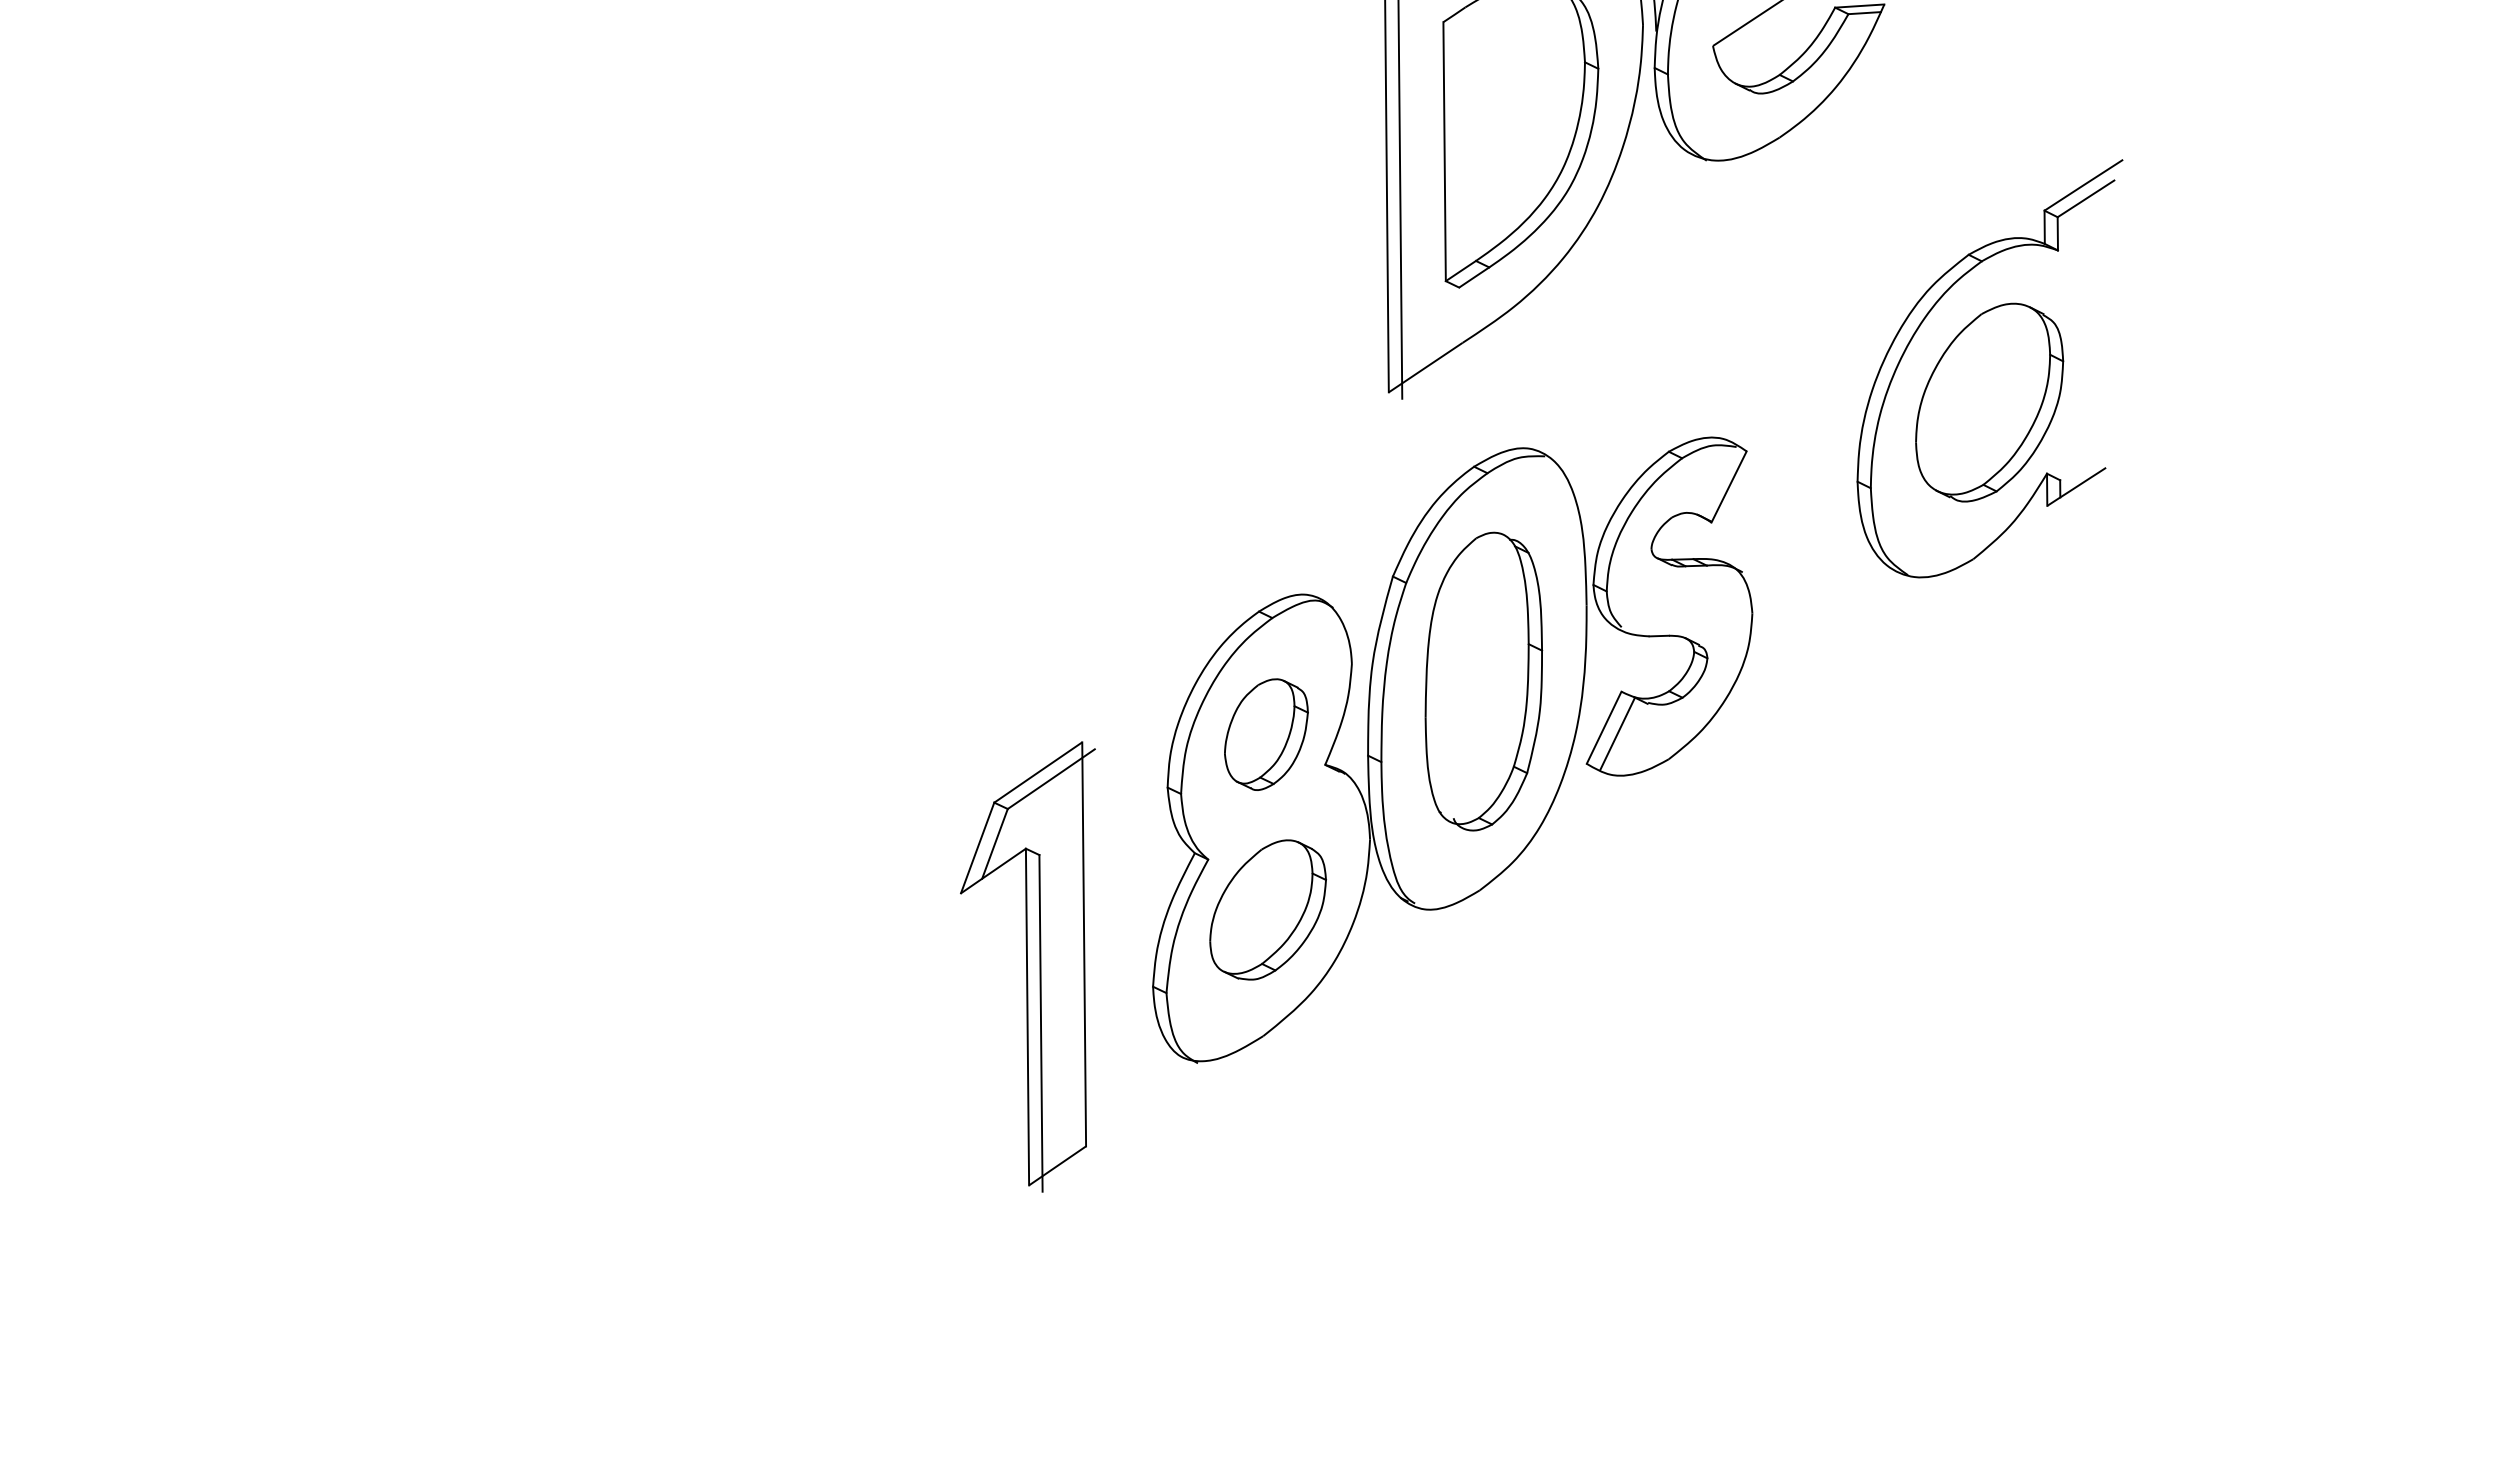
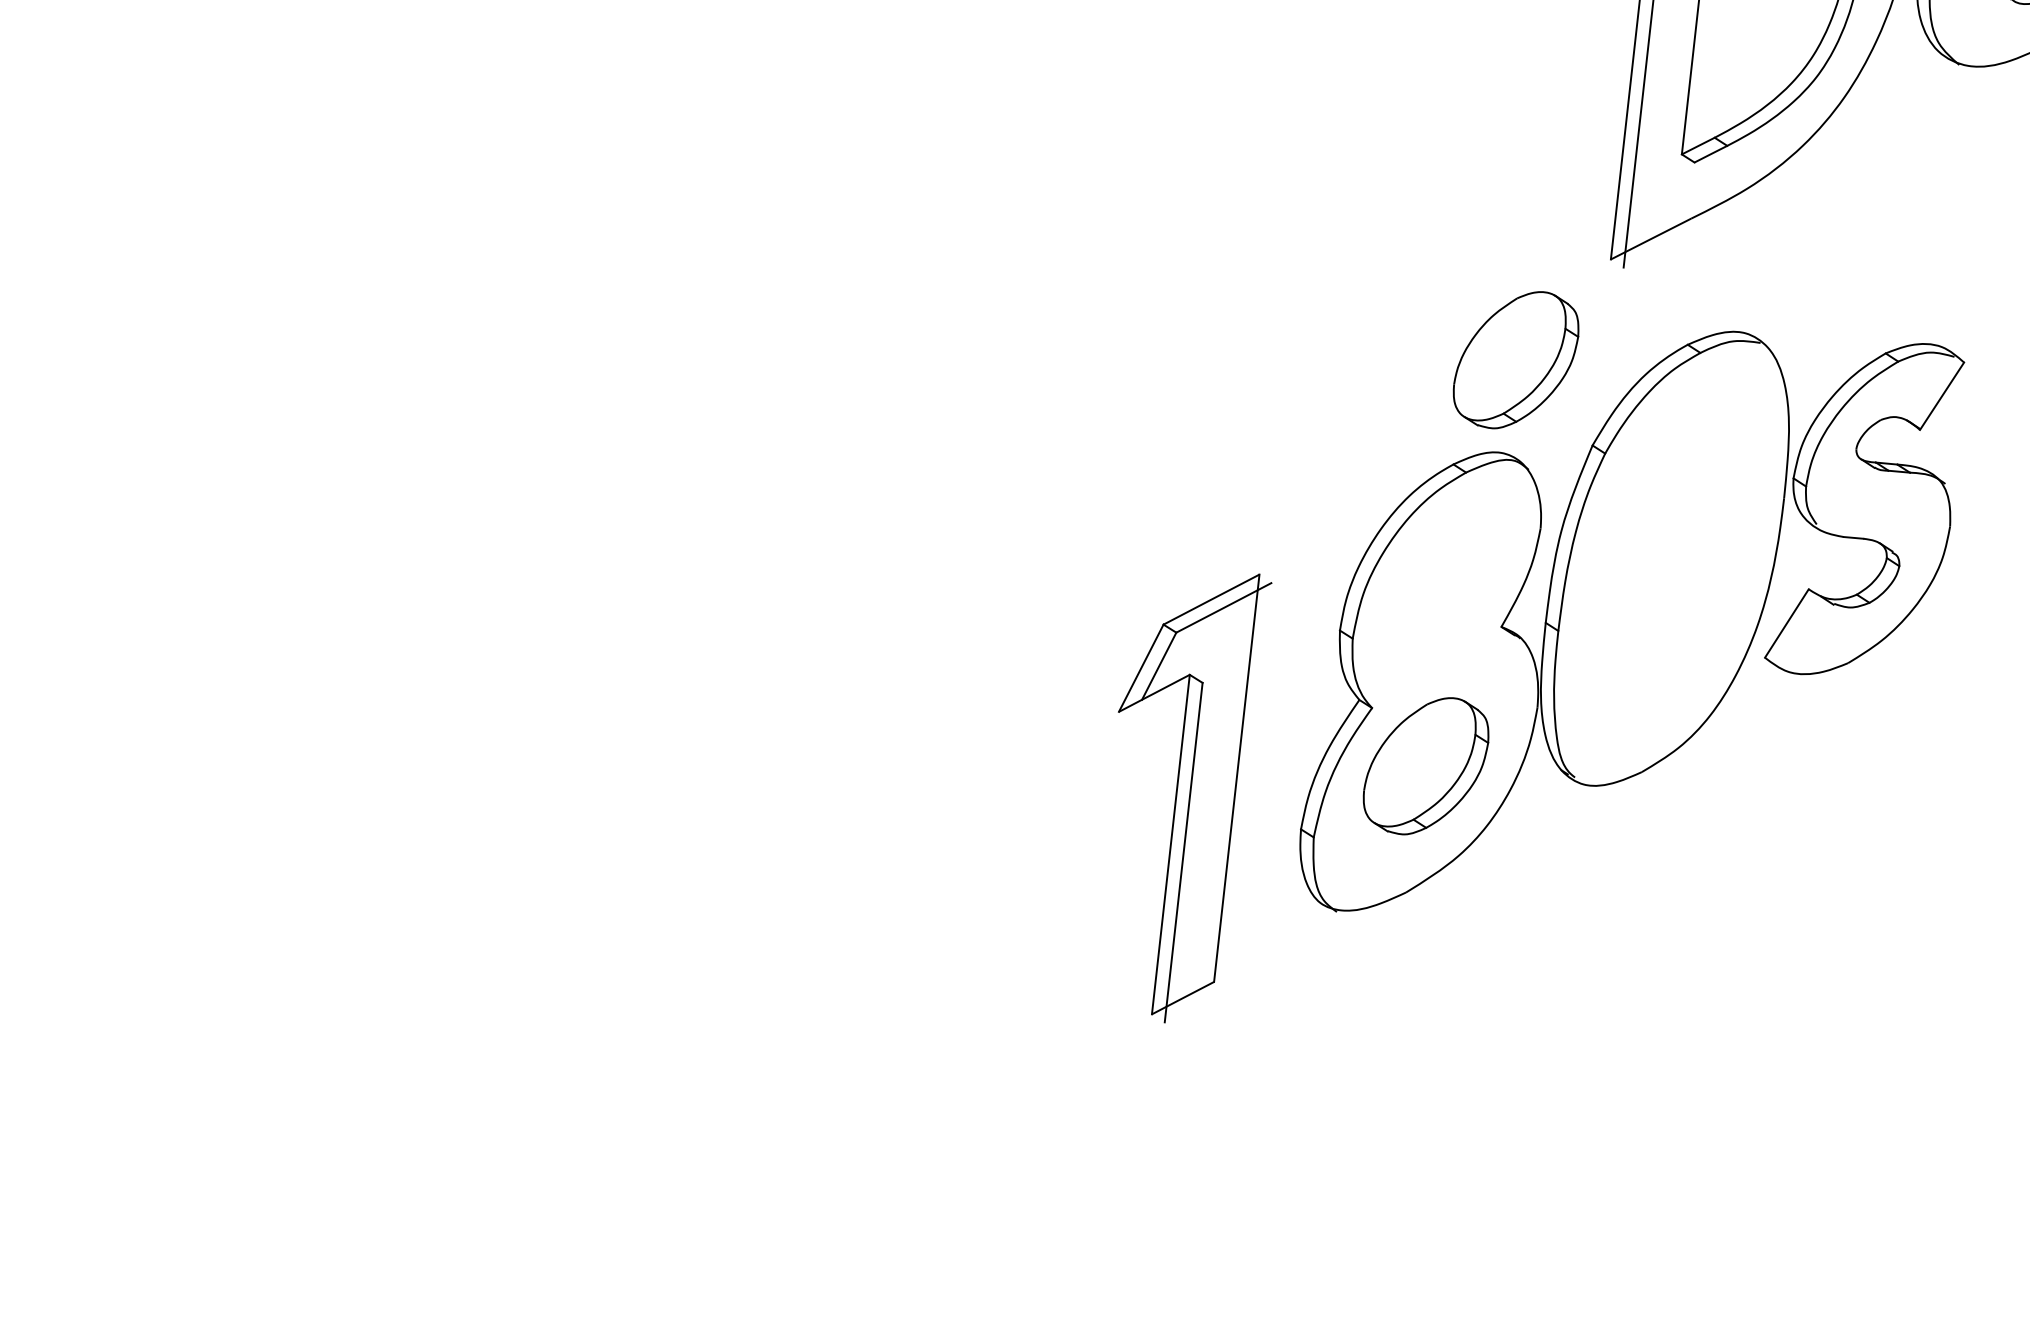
part: (1307, 501) -> (1515, 359), added
part: (1483, 681) -> (1671, 562), removed
part: (1266, 734) -> (1446, 589), removed
line: (1617, 734) -> (1799, 631), removed

